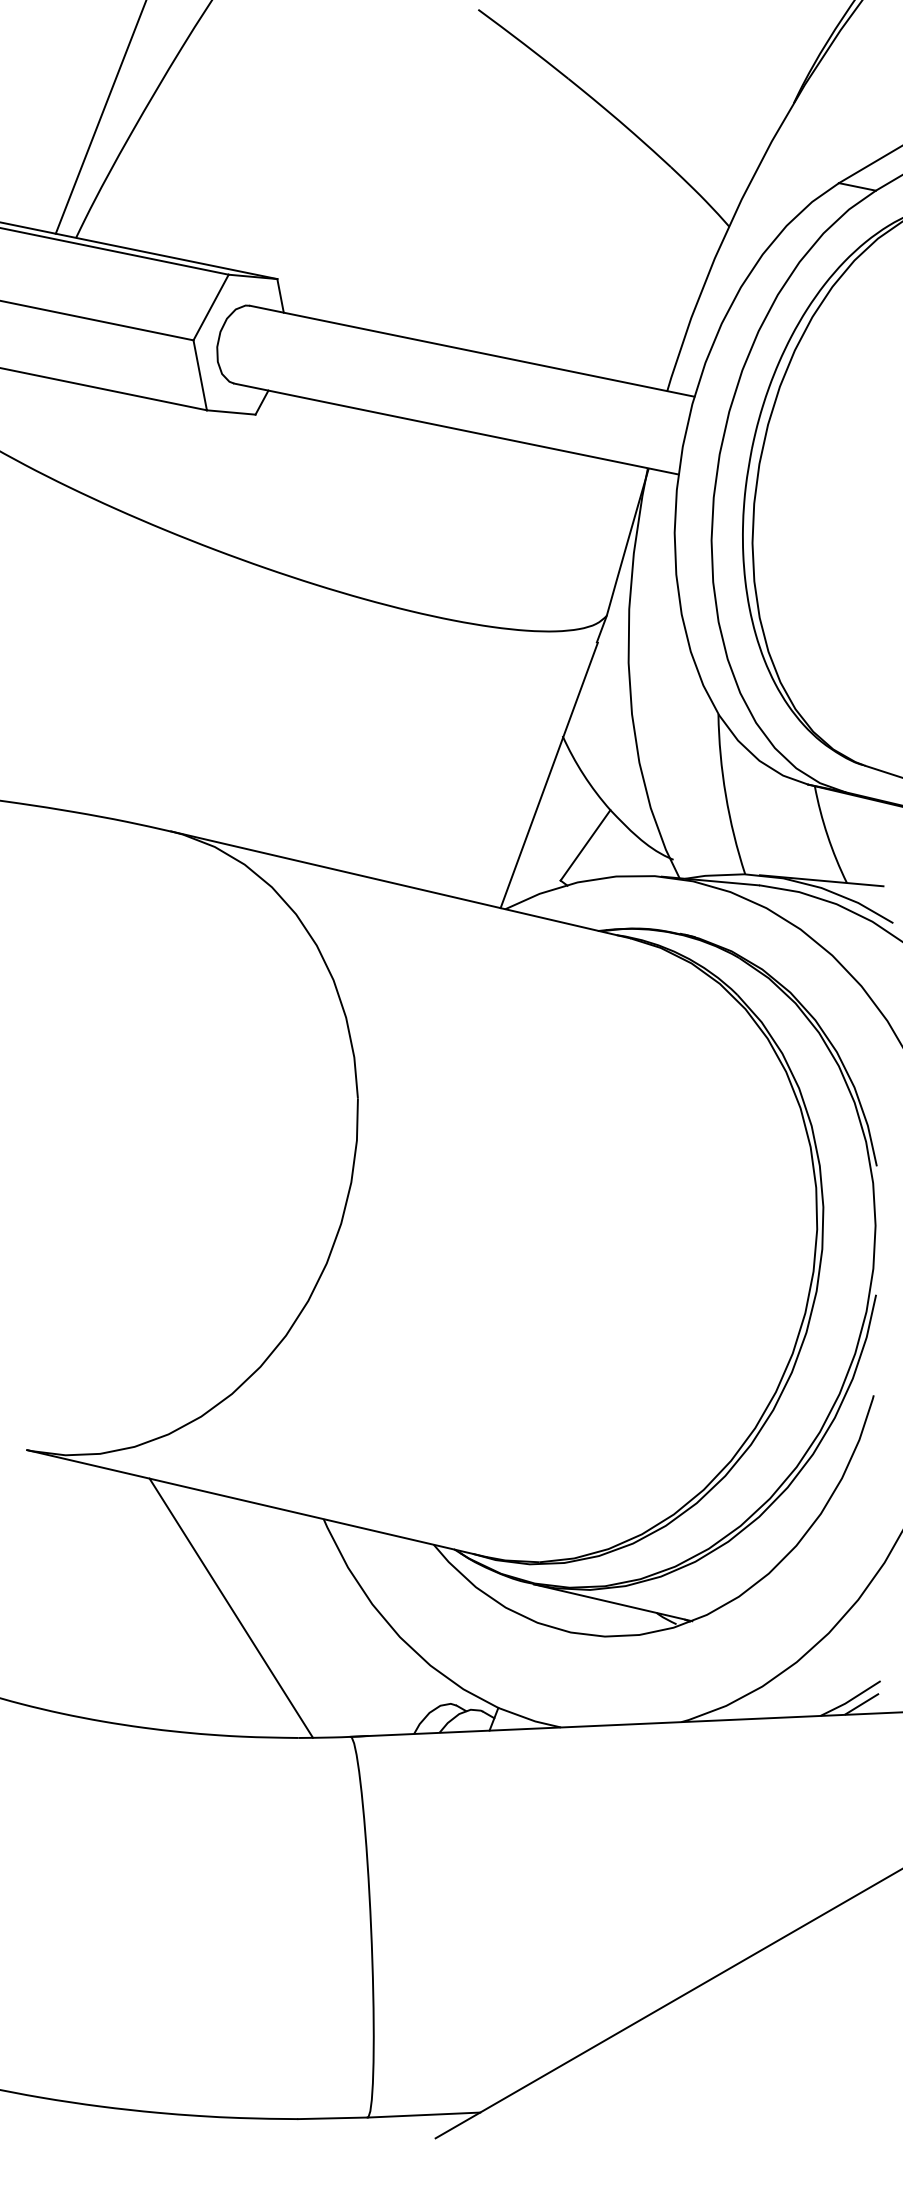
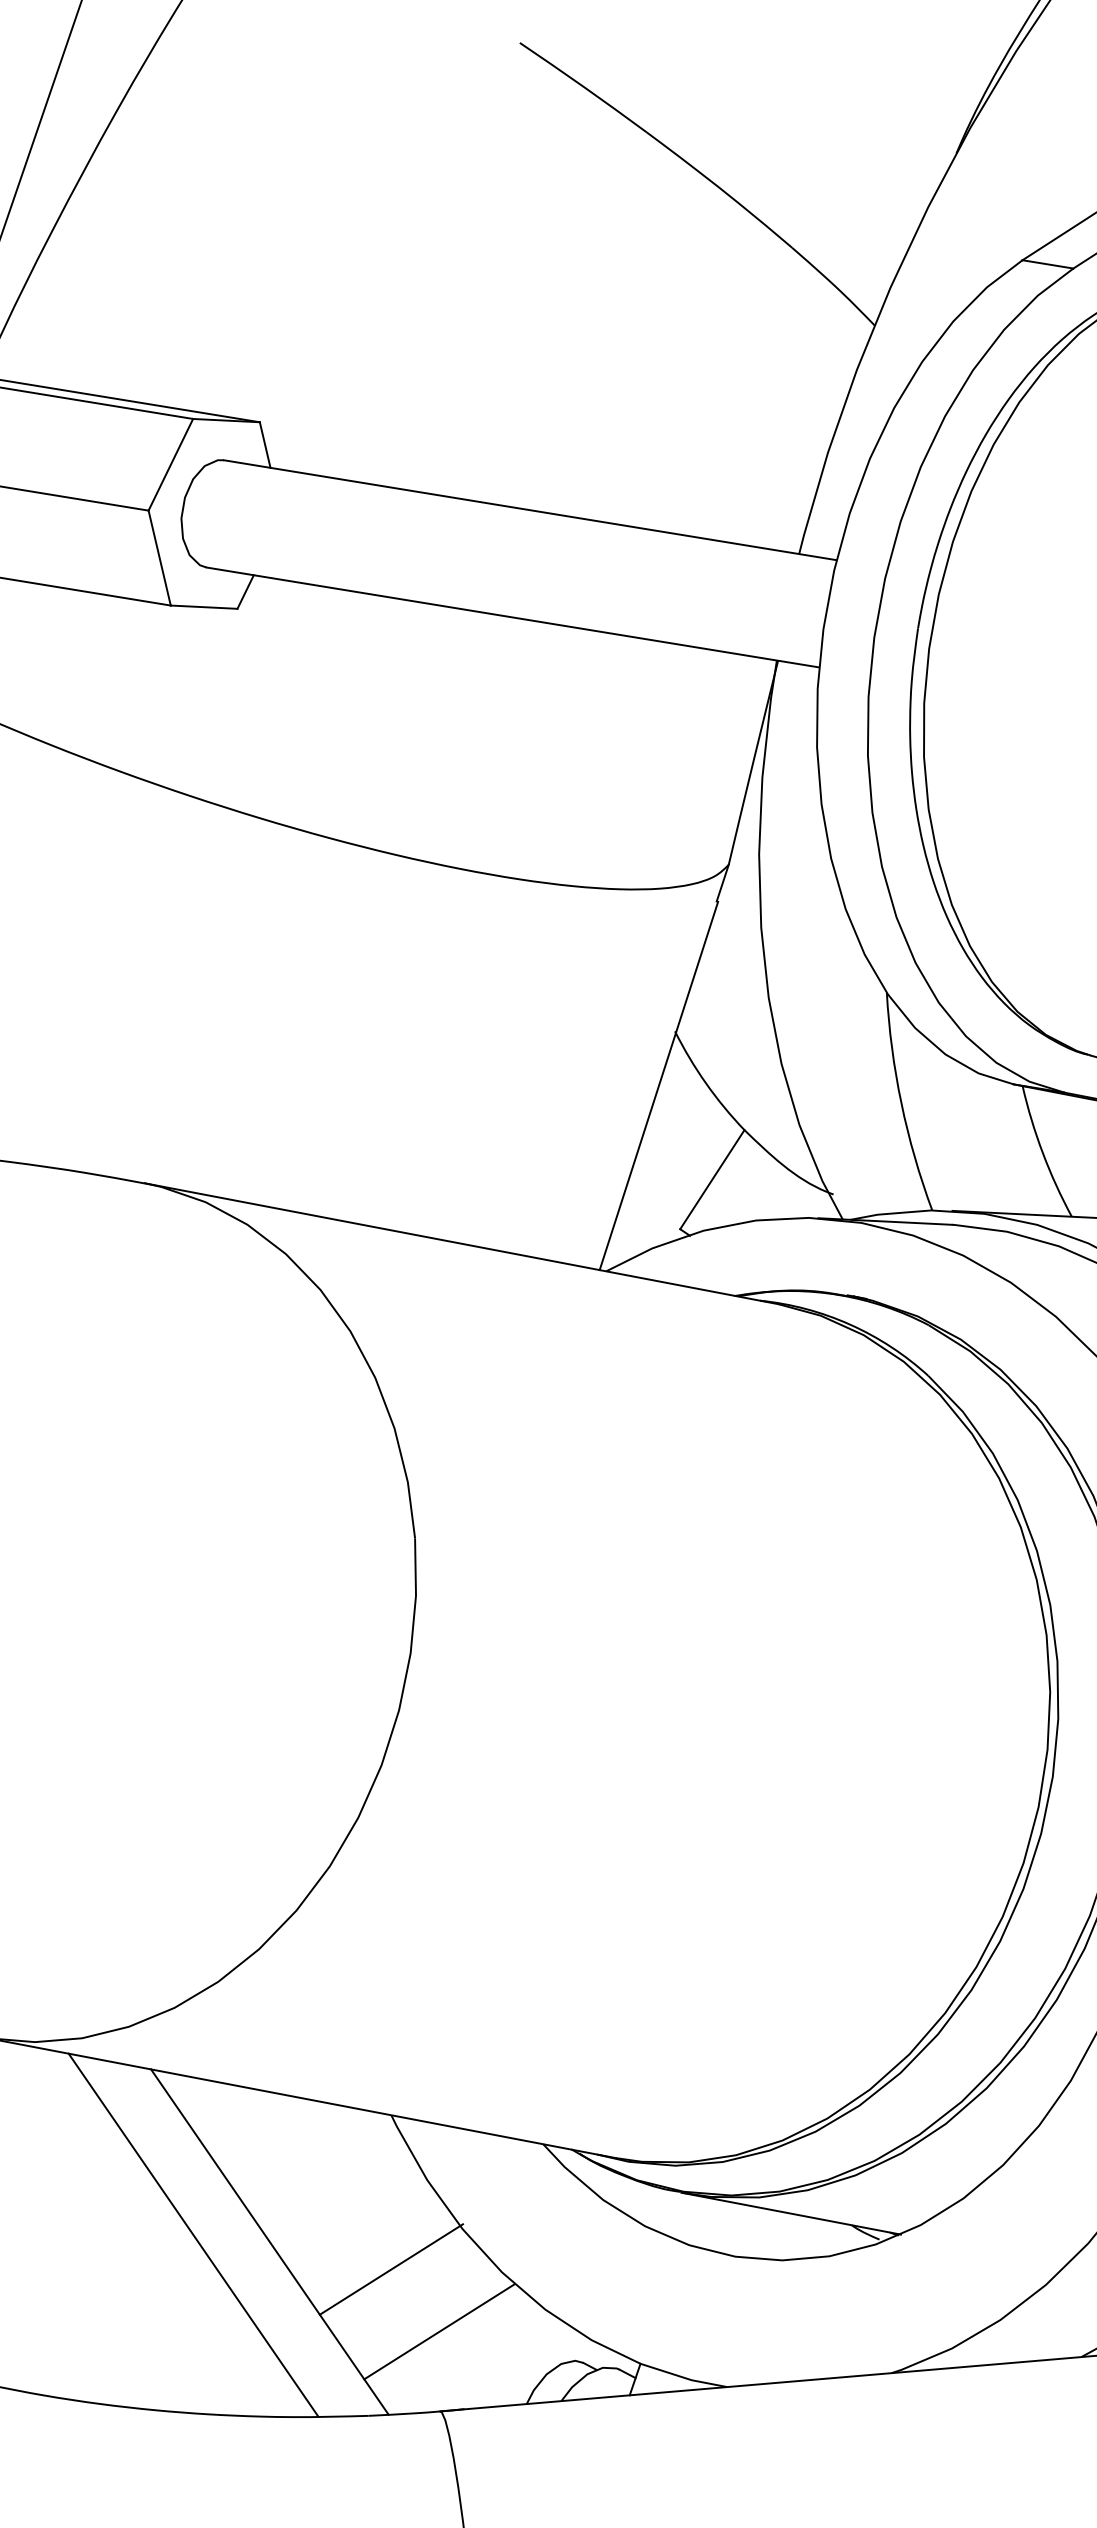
line: (175, 1600) -> (193, 2234), added
line: (318, 1631) -> (390, 2269), added
line: (352, 1678) -> (439, 2331), added

